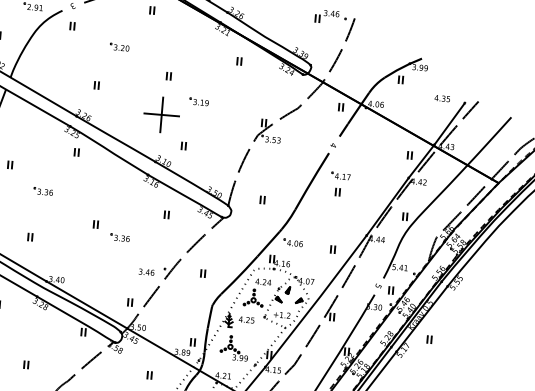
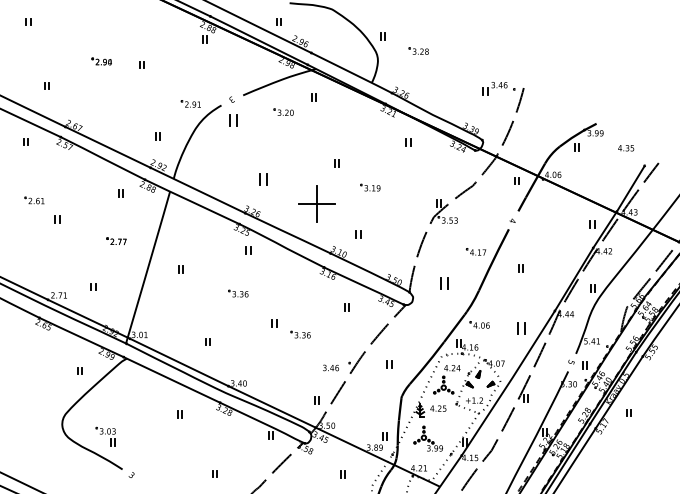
part: (71, 26) -> (232, 120), size x1.6
part: (119, 46) -> (283, 111), moved
part: (95, 85) -> (262, 179), size x1.6
text: (442, 98) -> (626, 148), moved
part: (161, 114) -> (316, 203), moved
part: (340, 175) -> (475, 251), moved
part: (43, 191) -> (238, 293), moved
part: (261, 200) -> (443, 283), size x1.6
part: (332, 249) -> (520, 328), size x1.6

